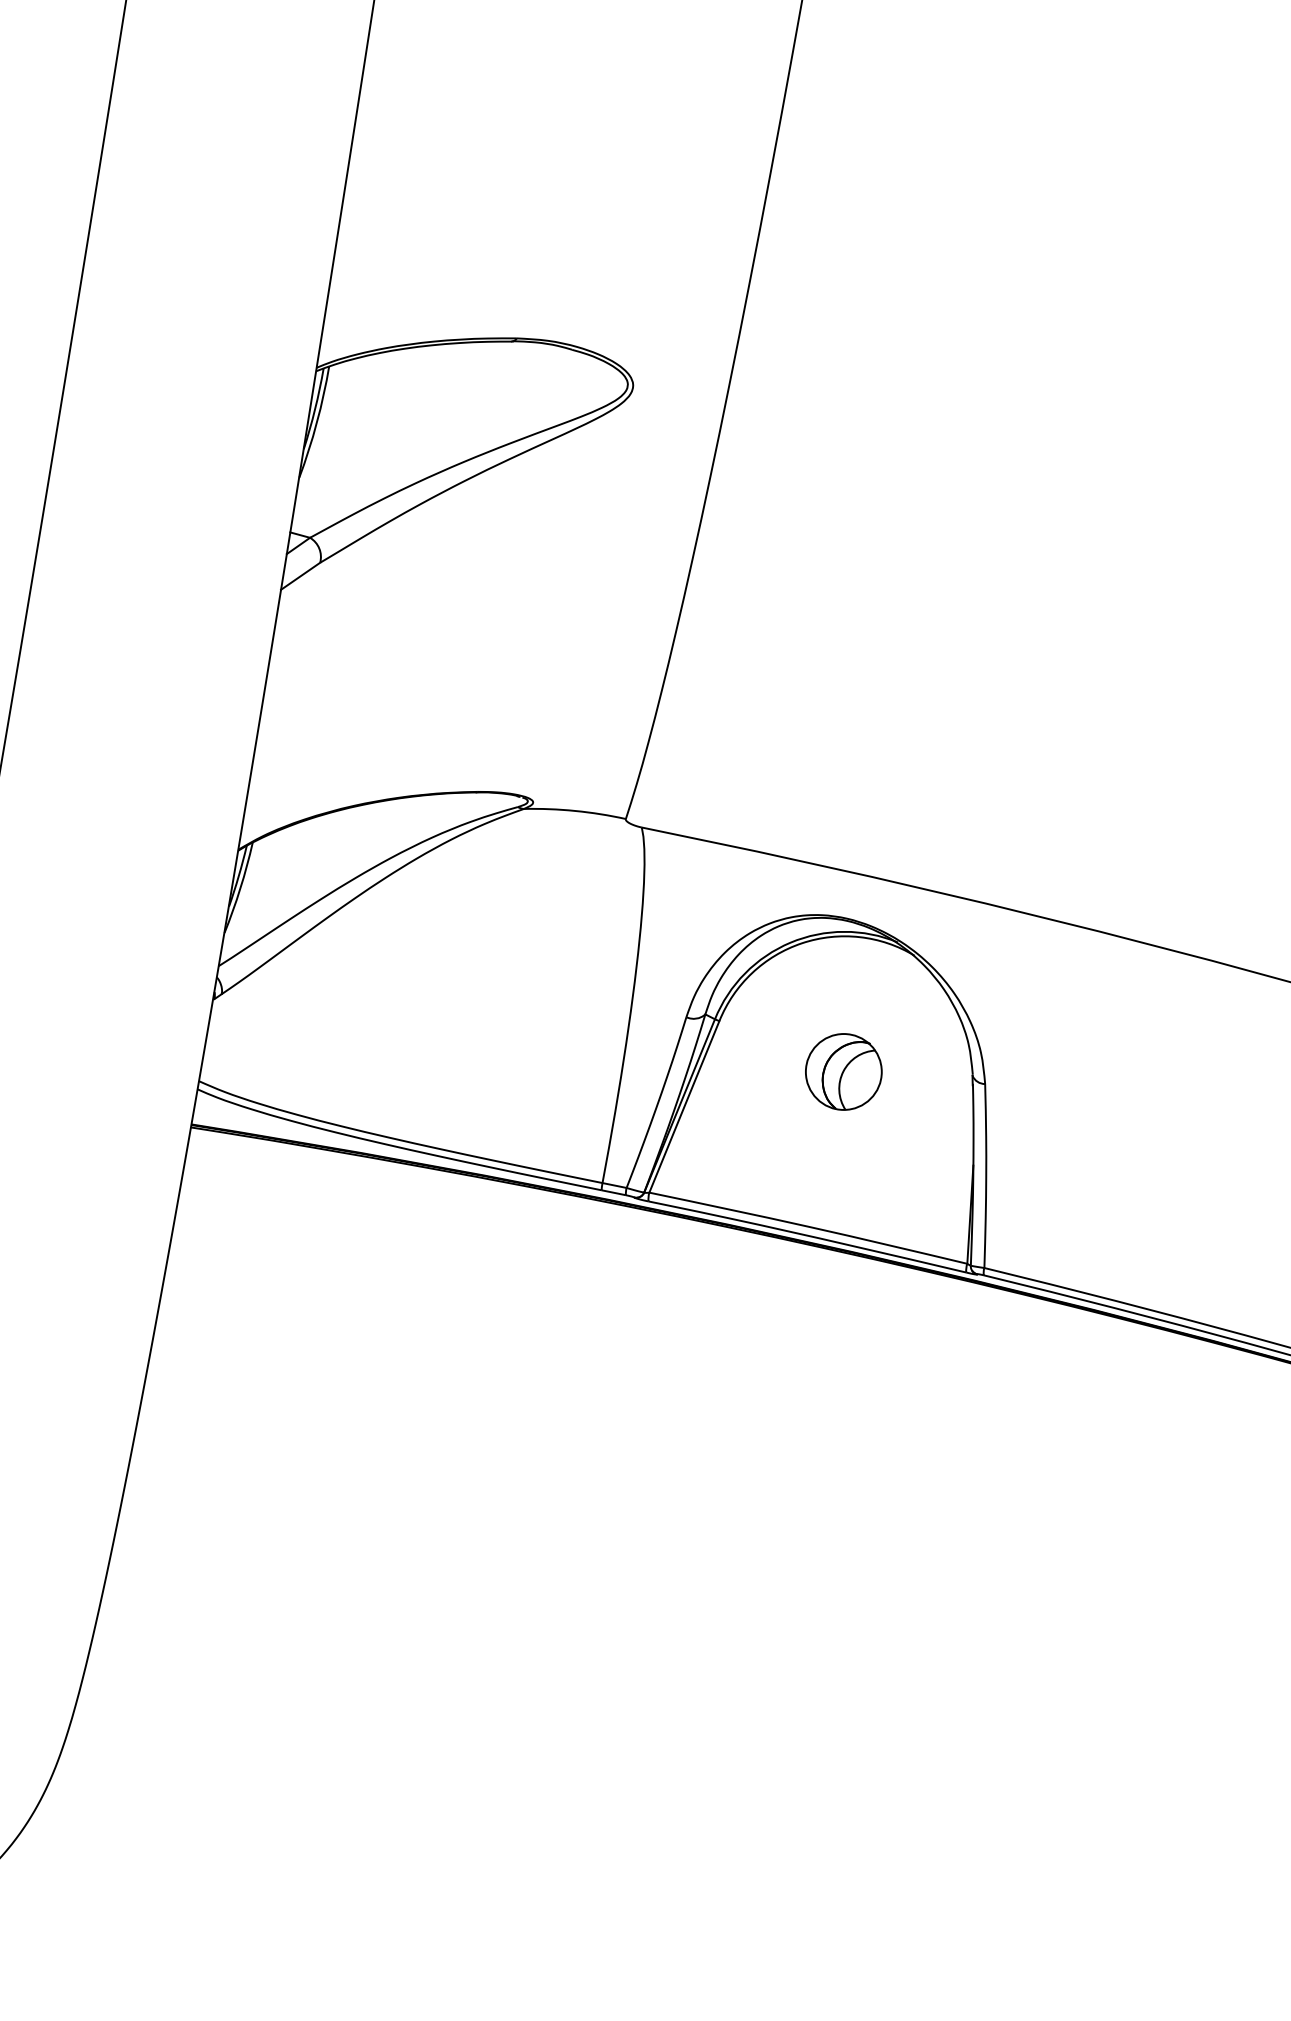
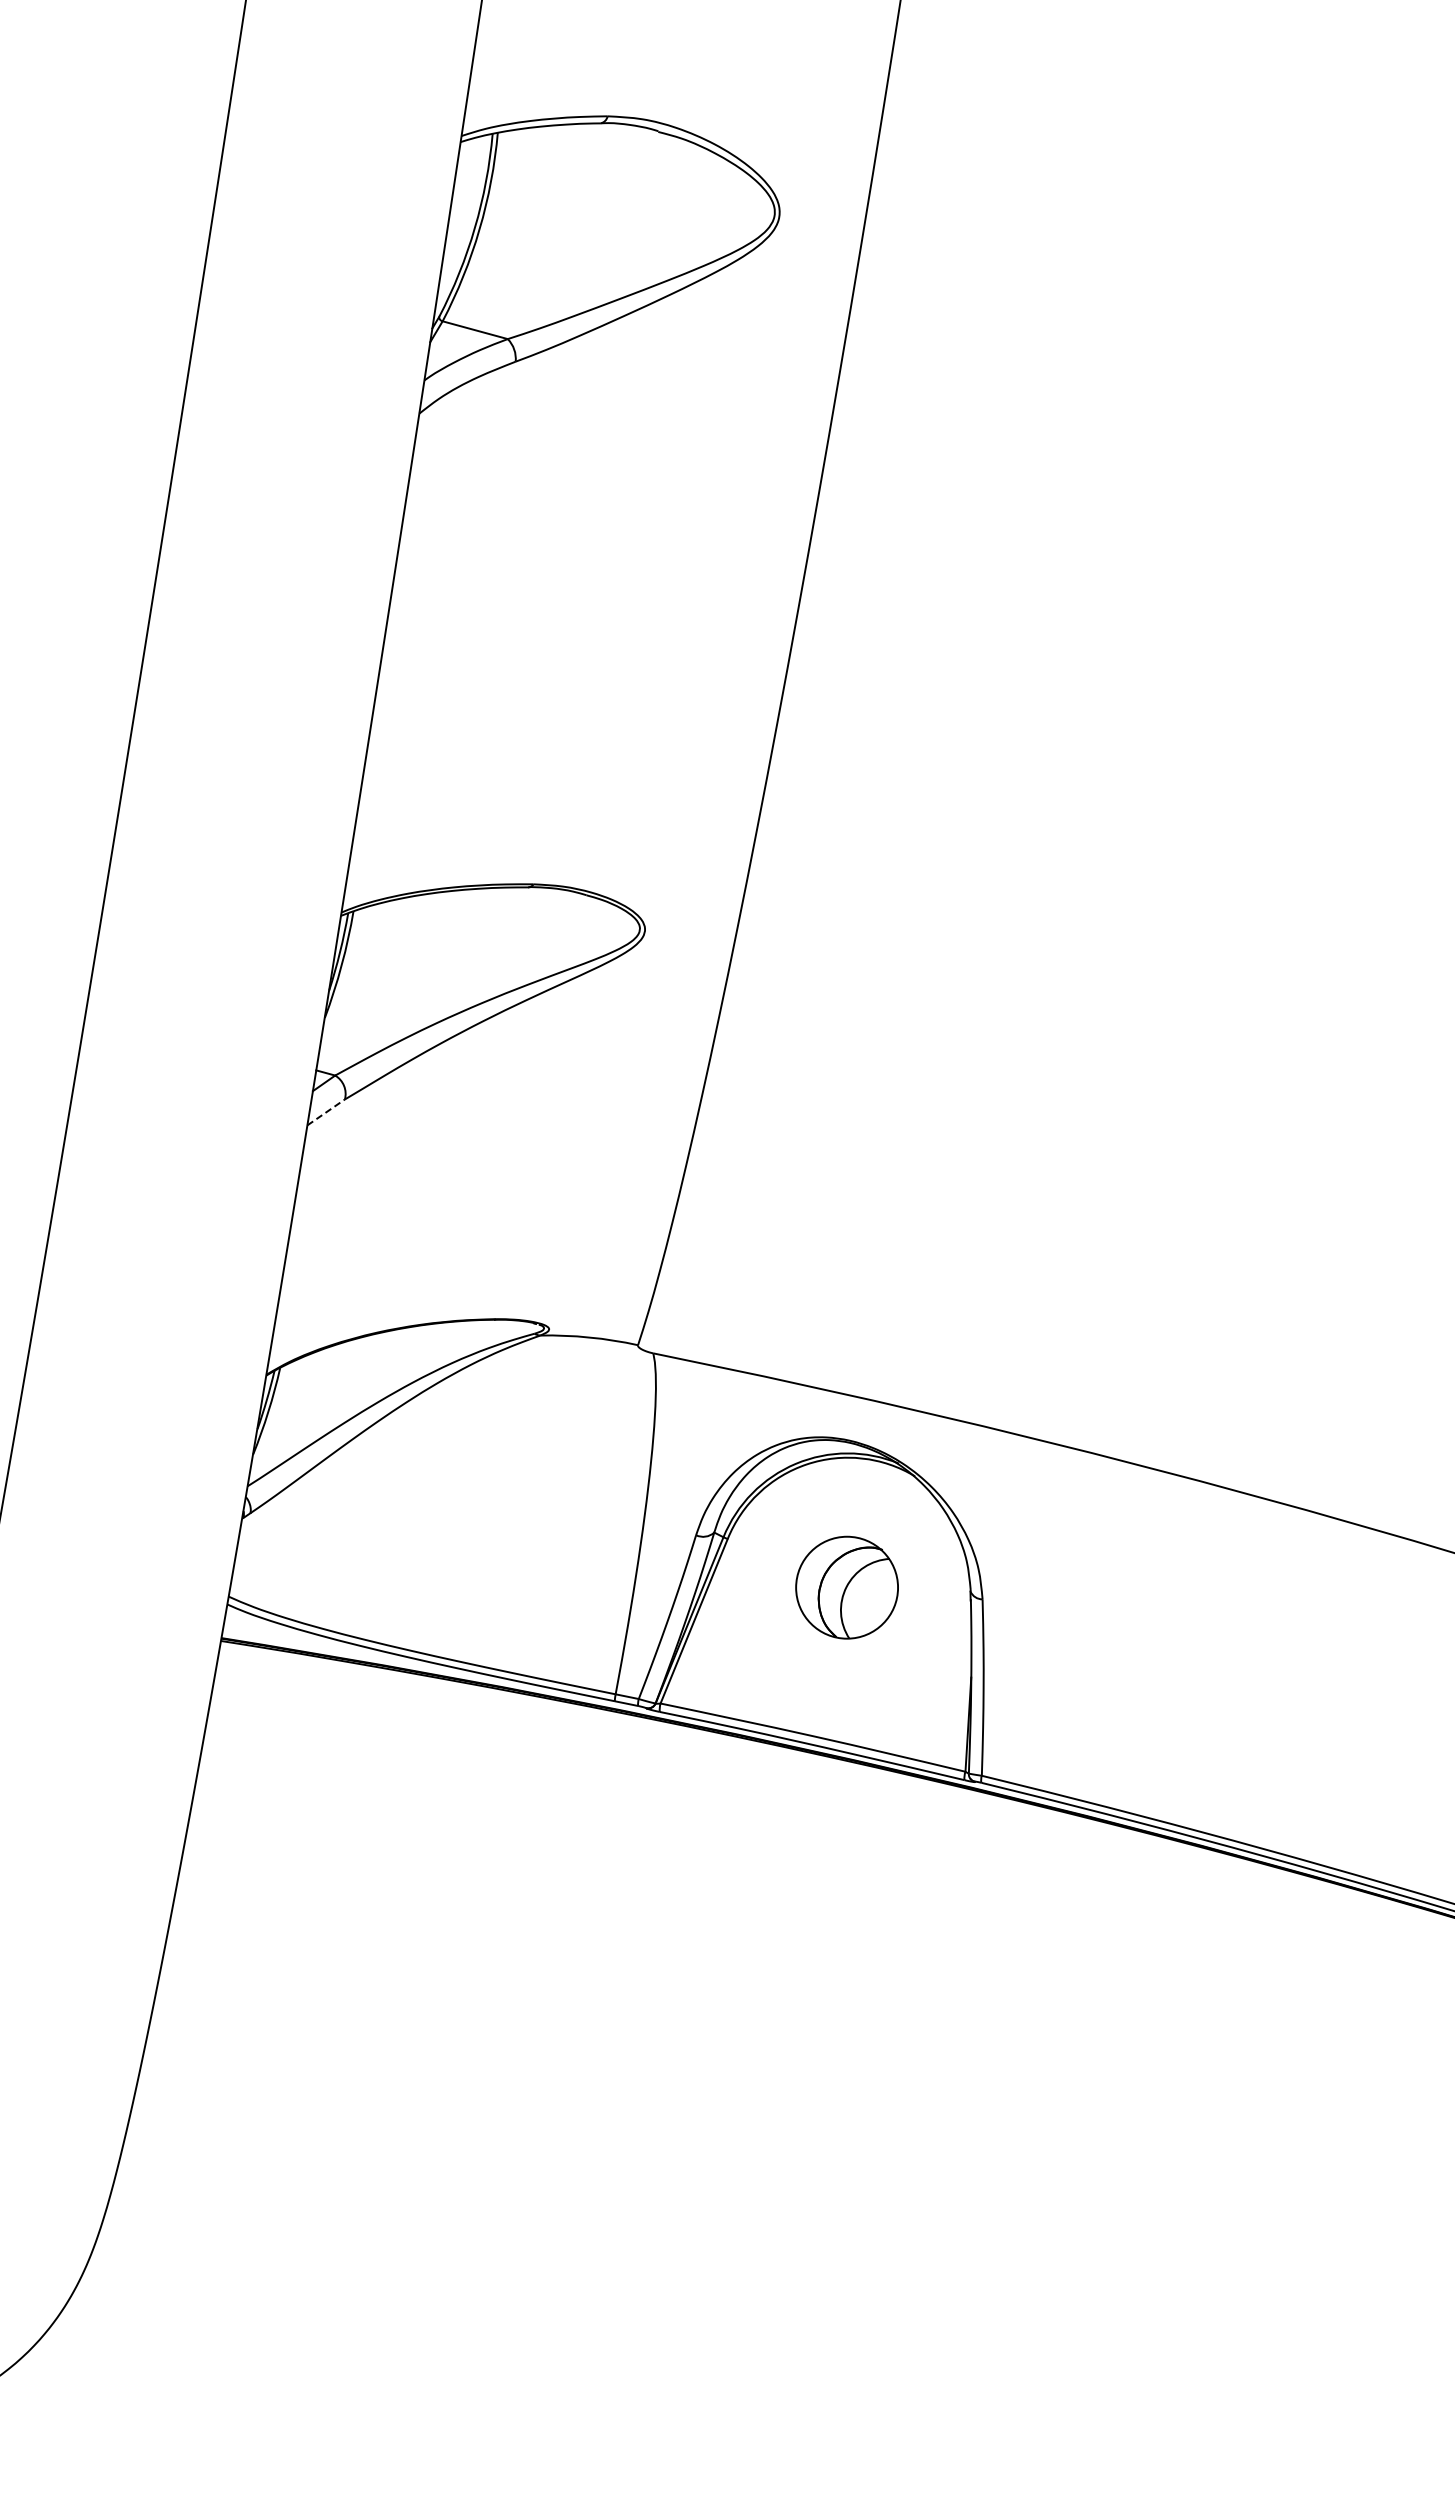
line: (300, 576) -> (326, 1112), solid -> dashed
part: (843, 1071) -> (846, 1587), size x1.4

